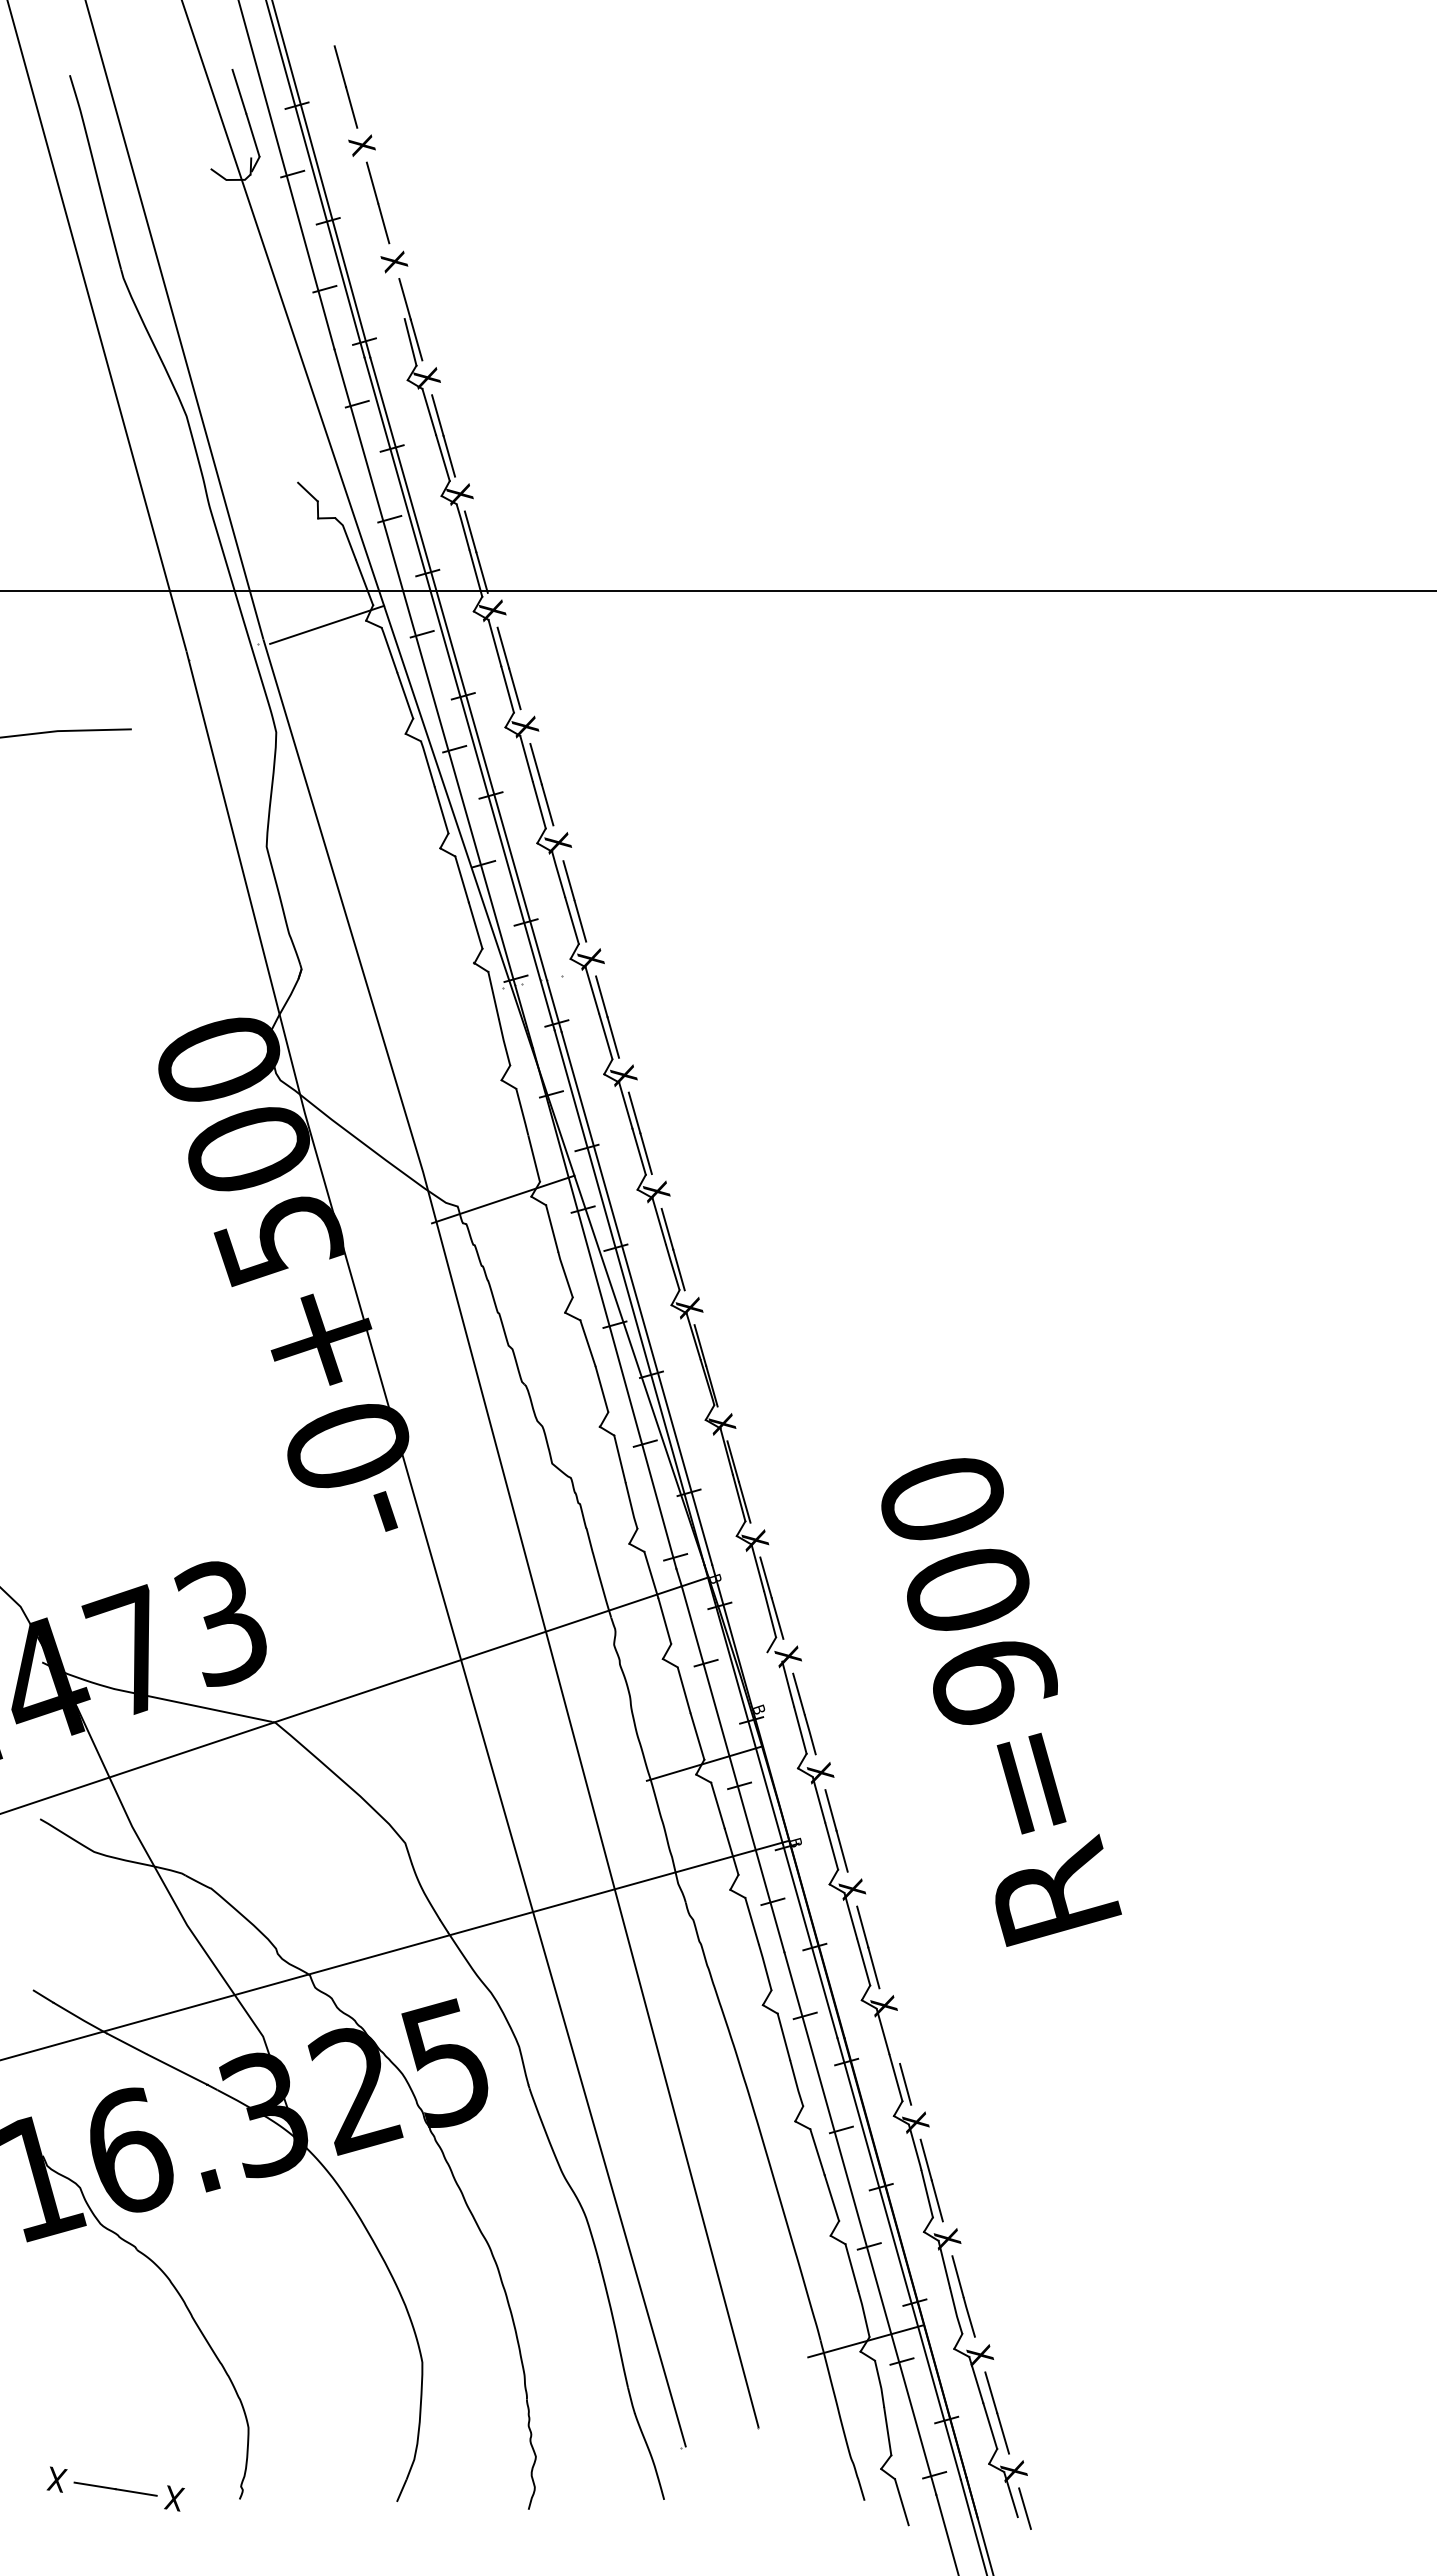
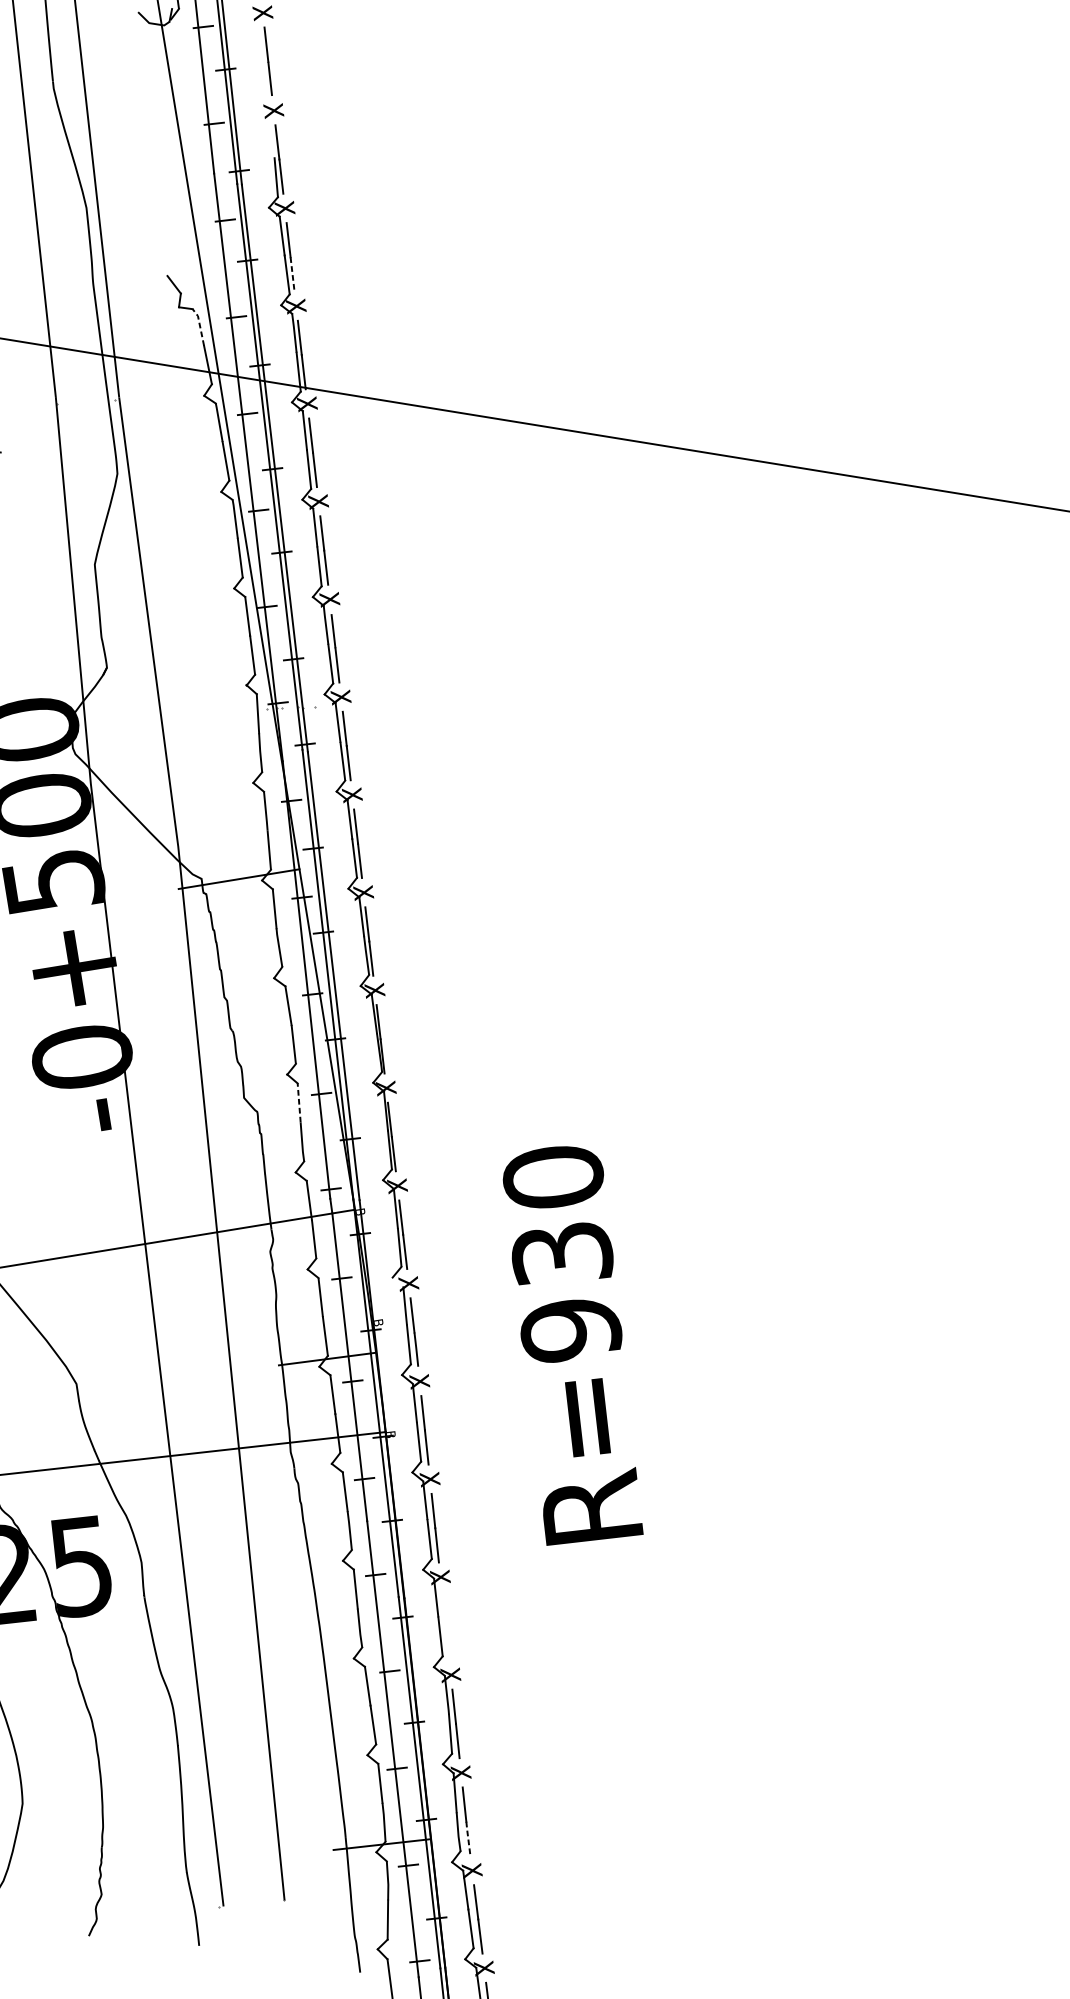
line: (449, 456) -> (292, 274), solid -> dashed
line: (347, 537) -> (200, 326), solid -> dashed
line: (327, 624) -> (172, 393), removed
line: (619, 1458) -> (298, 1102), solid -> dashed
text: (969, 1591) -> (563, 1255), R=900 -> R=930
line: (905, 2083) -> (447, 1642), removed
line: (969, 2317) -> (468, 1838), solid -> dashed

